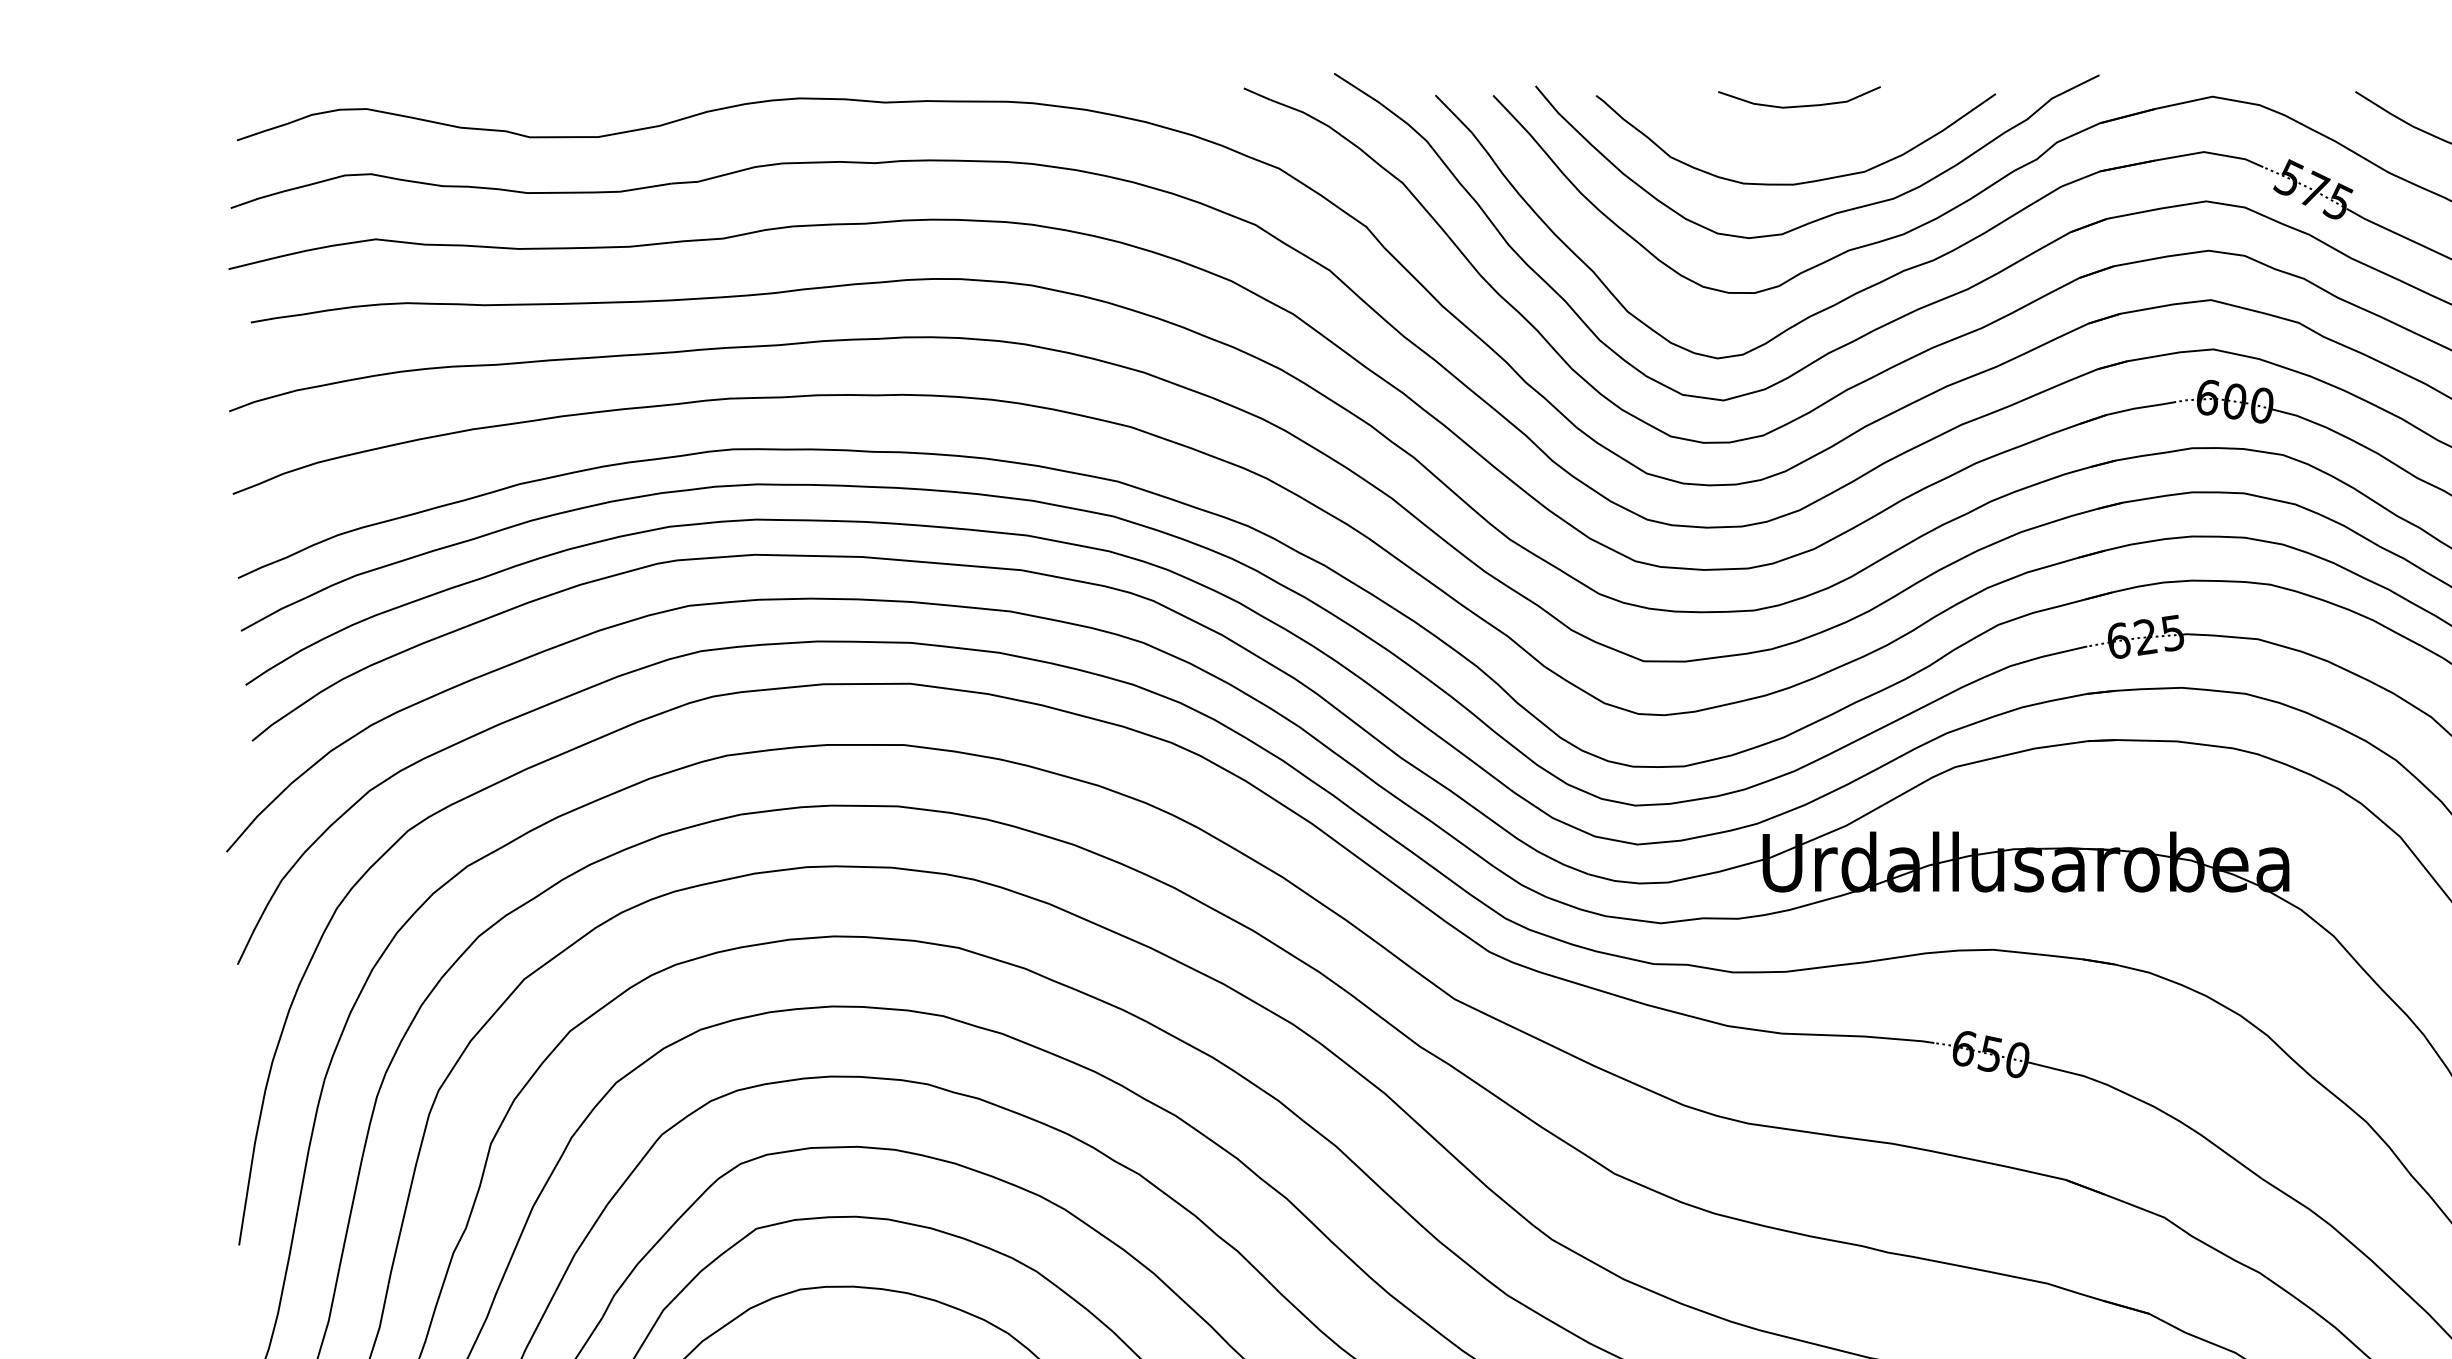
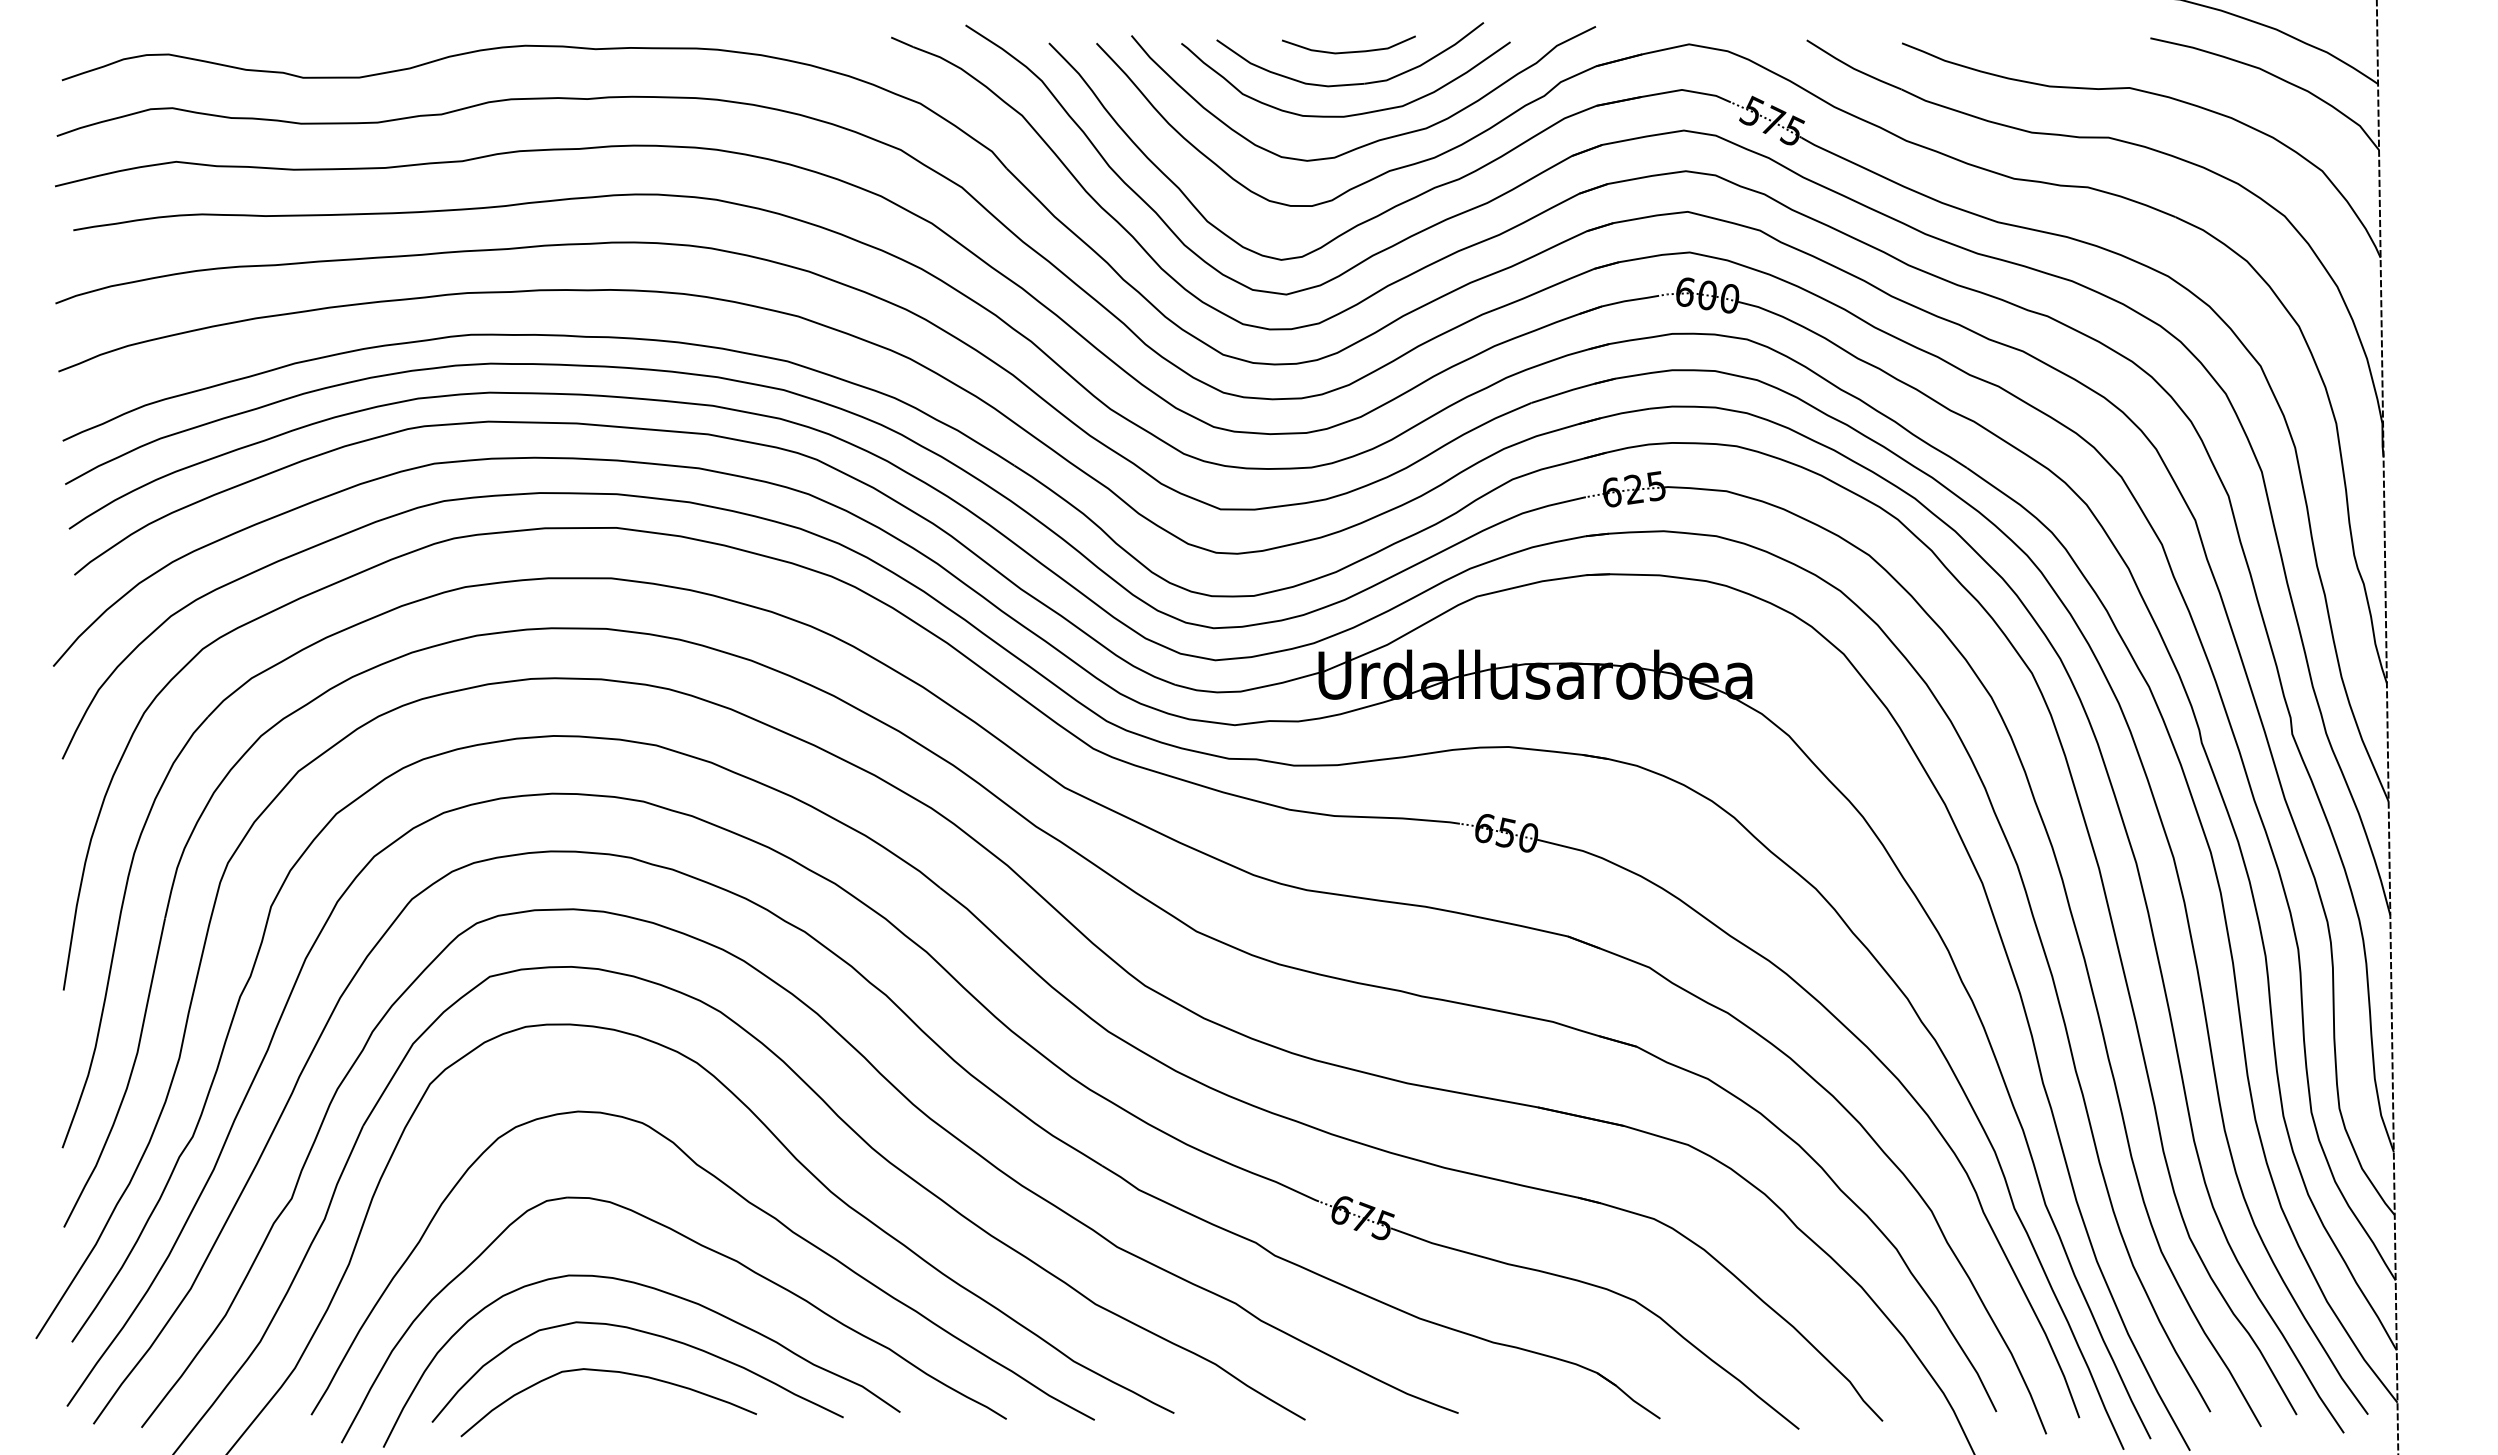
part: (1801, 144) -> (1350, 83), added

